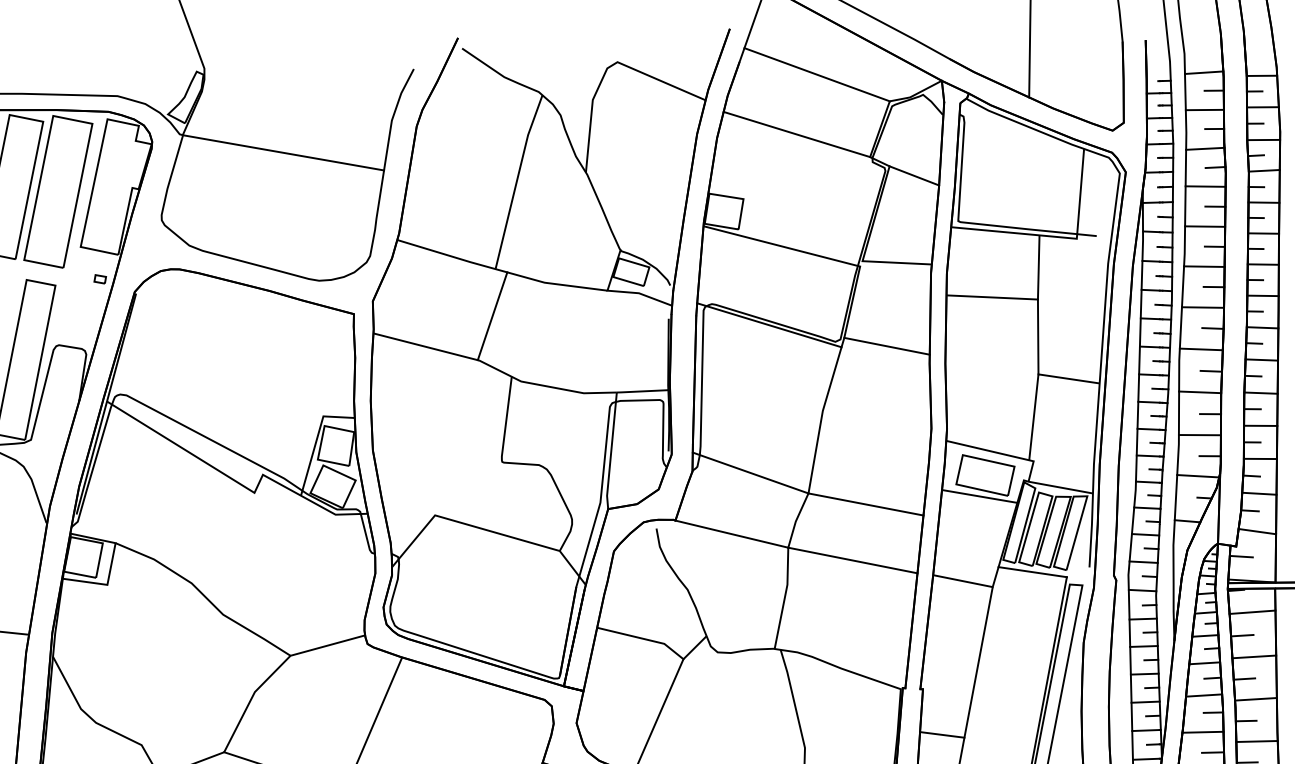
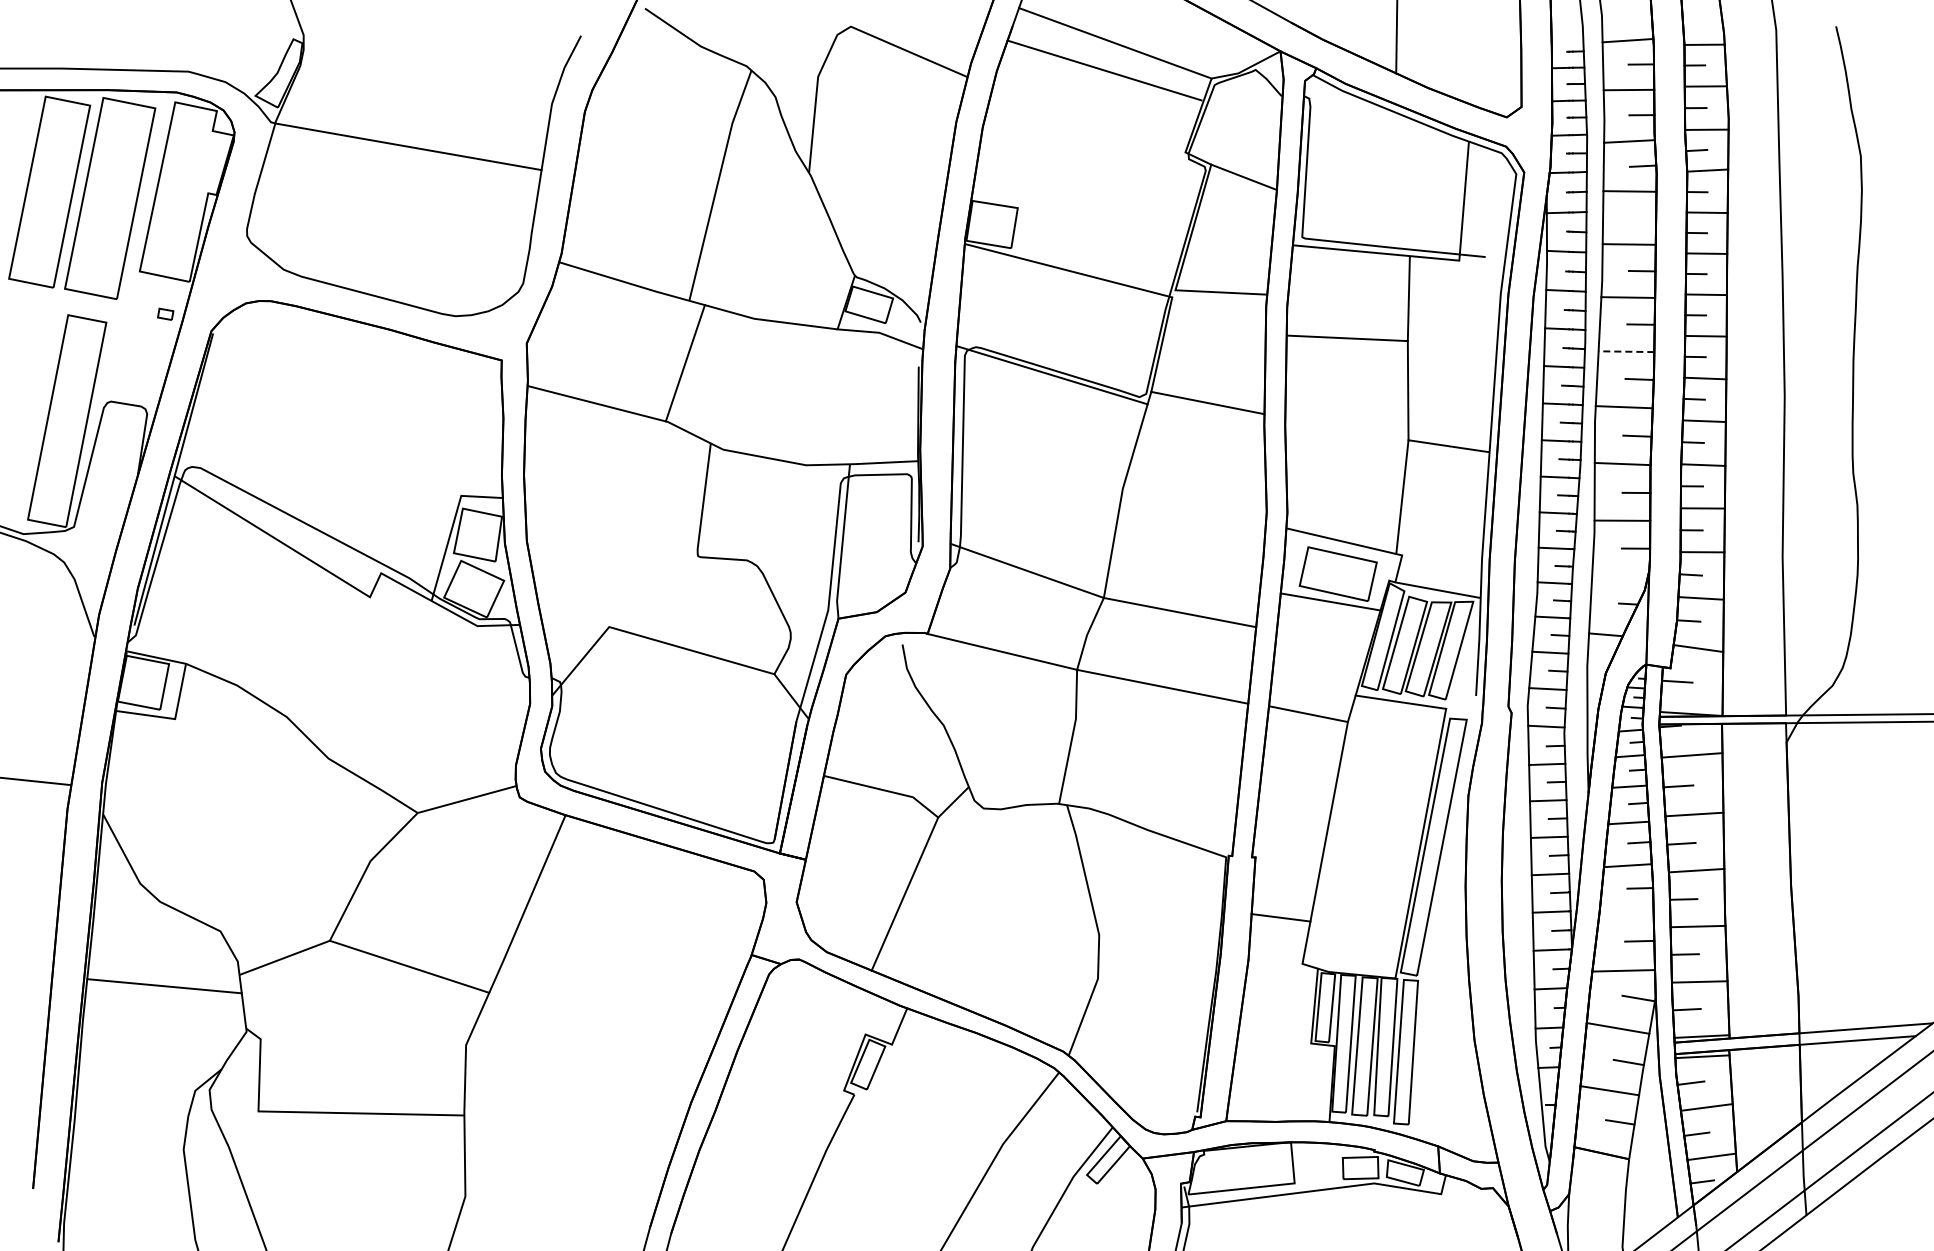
line: (796, 134) -> (1104, 70), moved
line: (1215, 206) -> (1642, 217), removed
line: (1203, 307) -> (1626, 351), solid -> dashed
line: (1197, 475) -> (1619, 574), removed
line: (1203, 731) -> (1626, 913), removed

